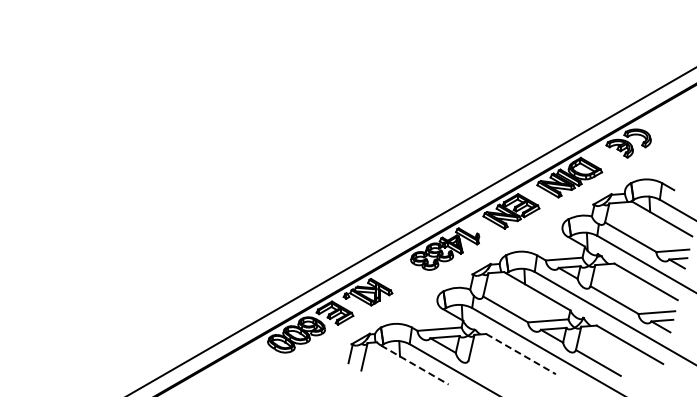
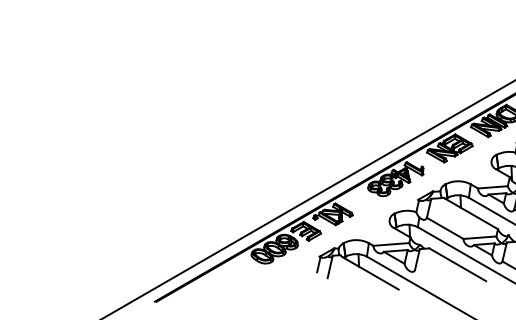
line: (521, 354) -> (458, 265), dashed -> solid
line: (415, 365) -> (371, 274), dashed -> solid

